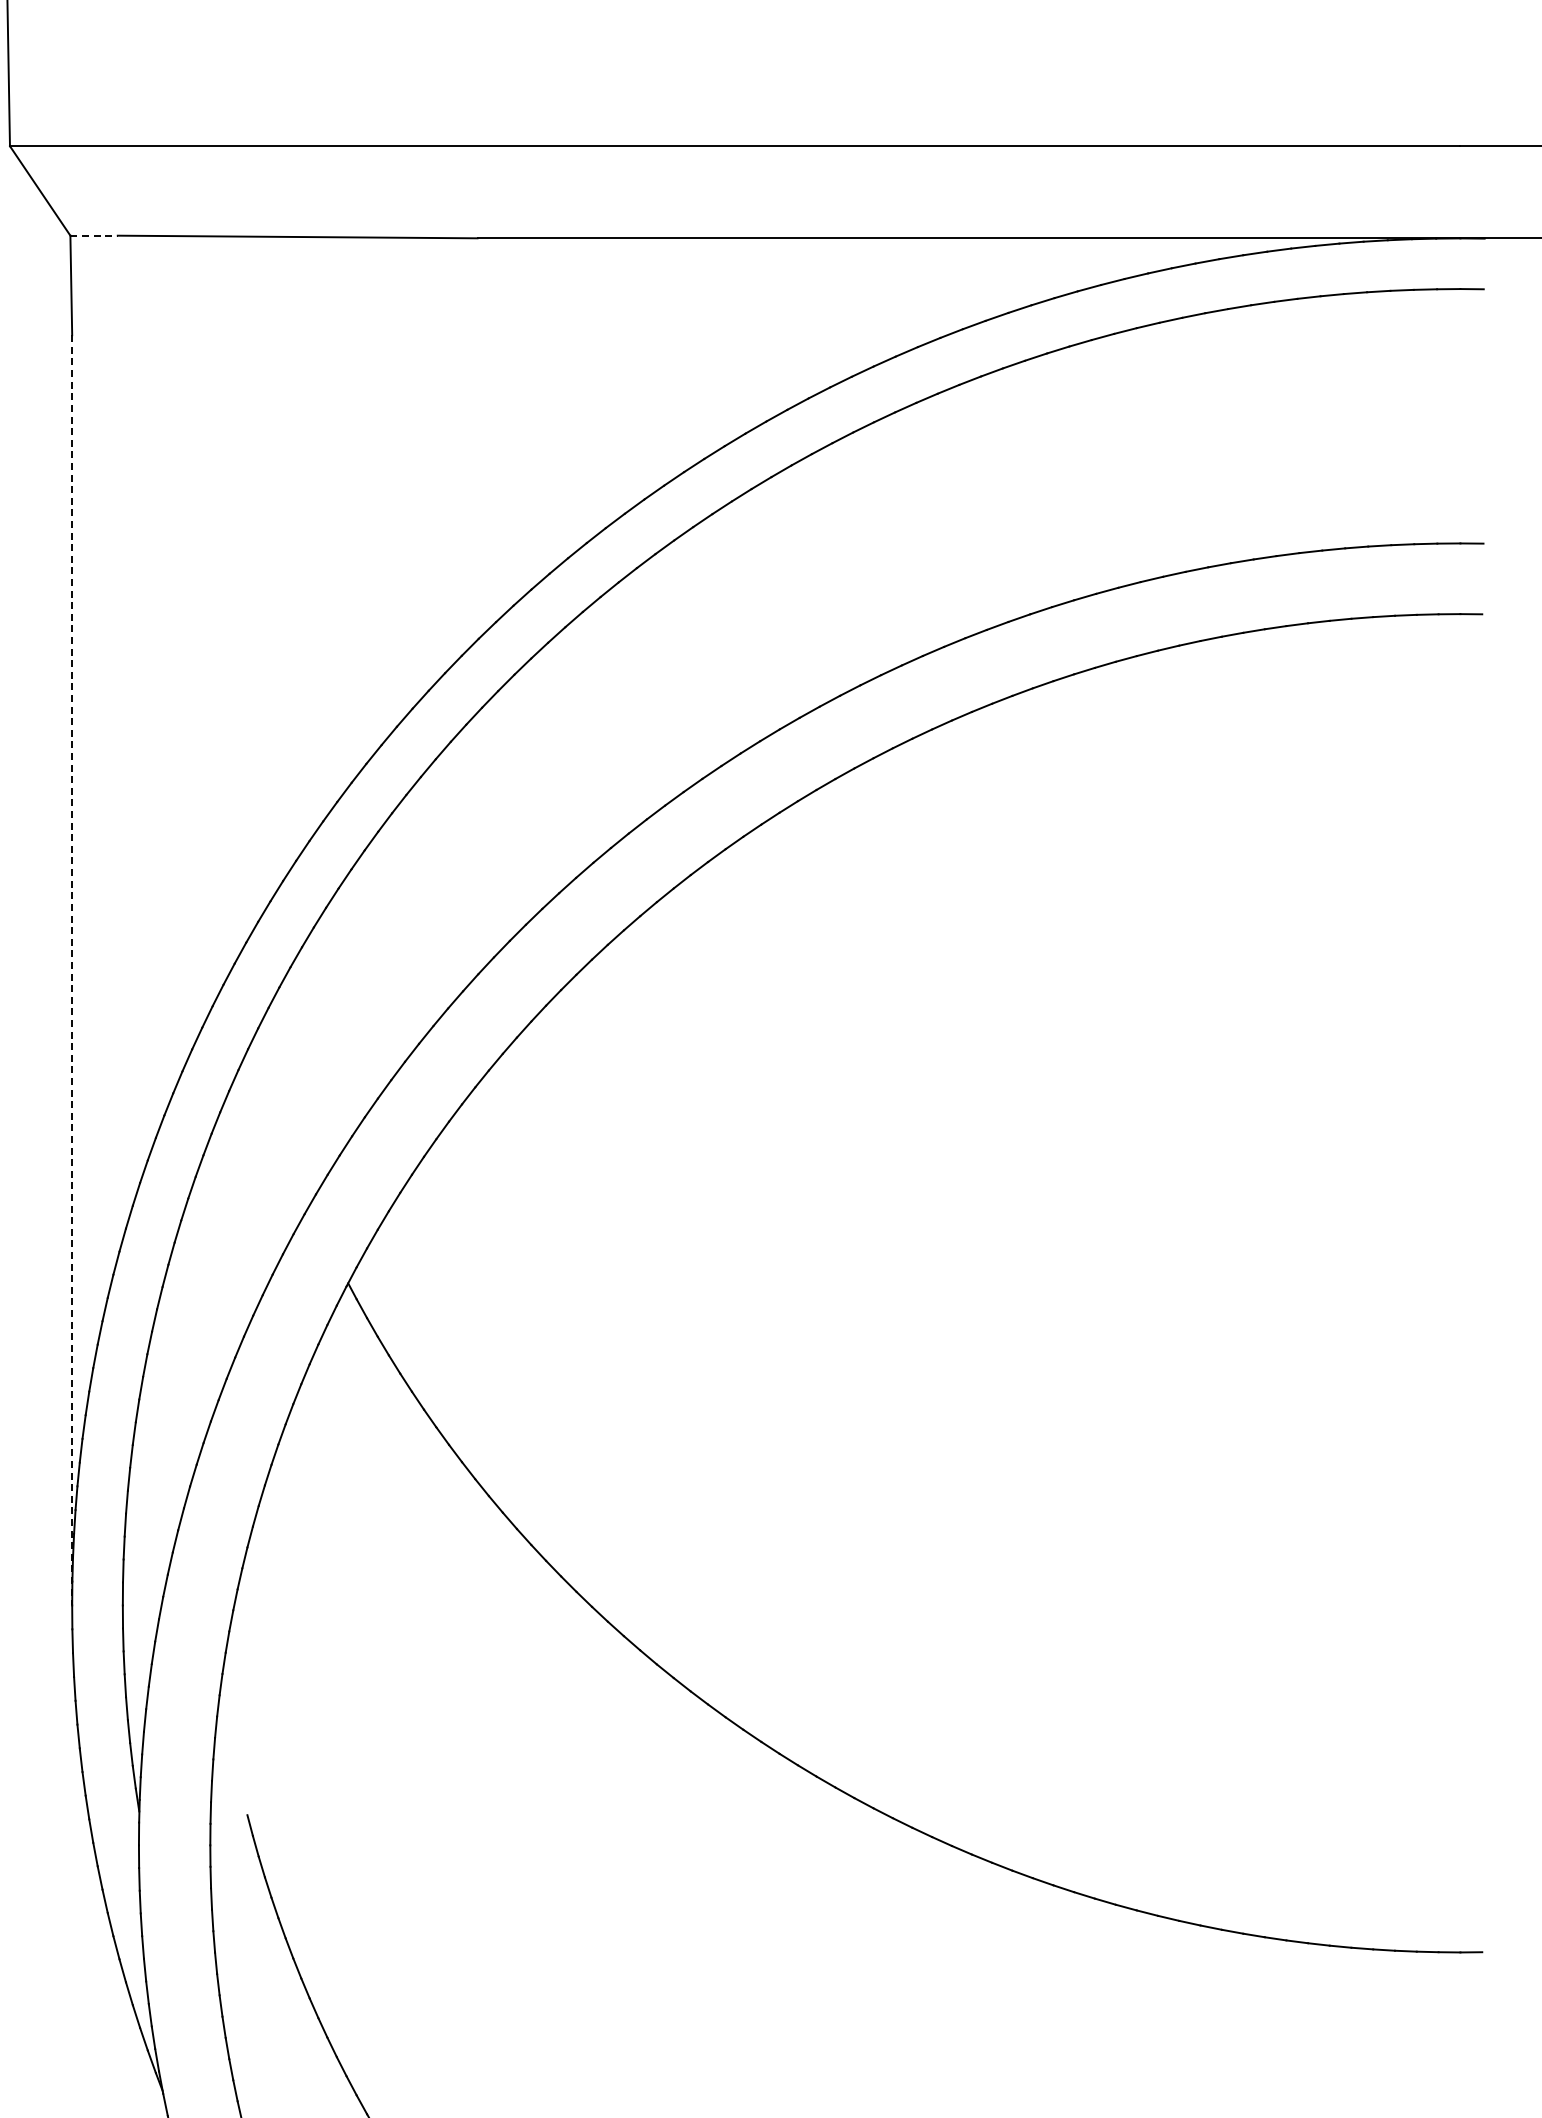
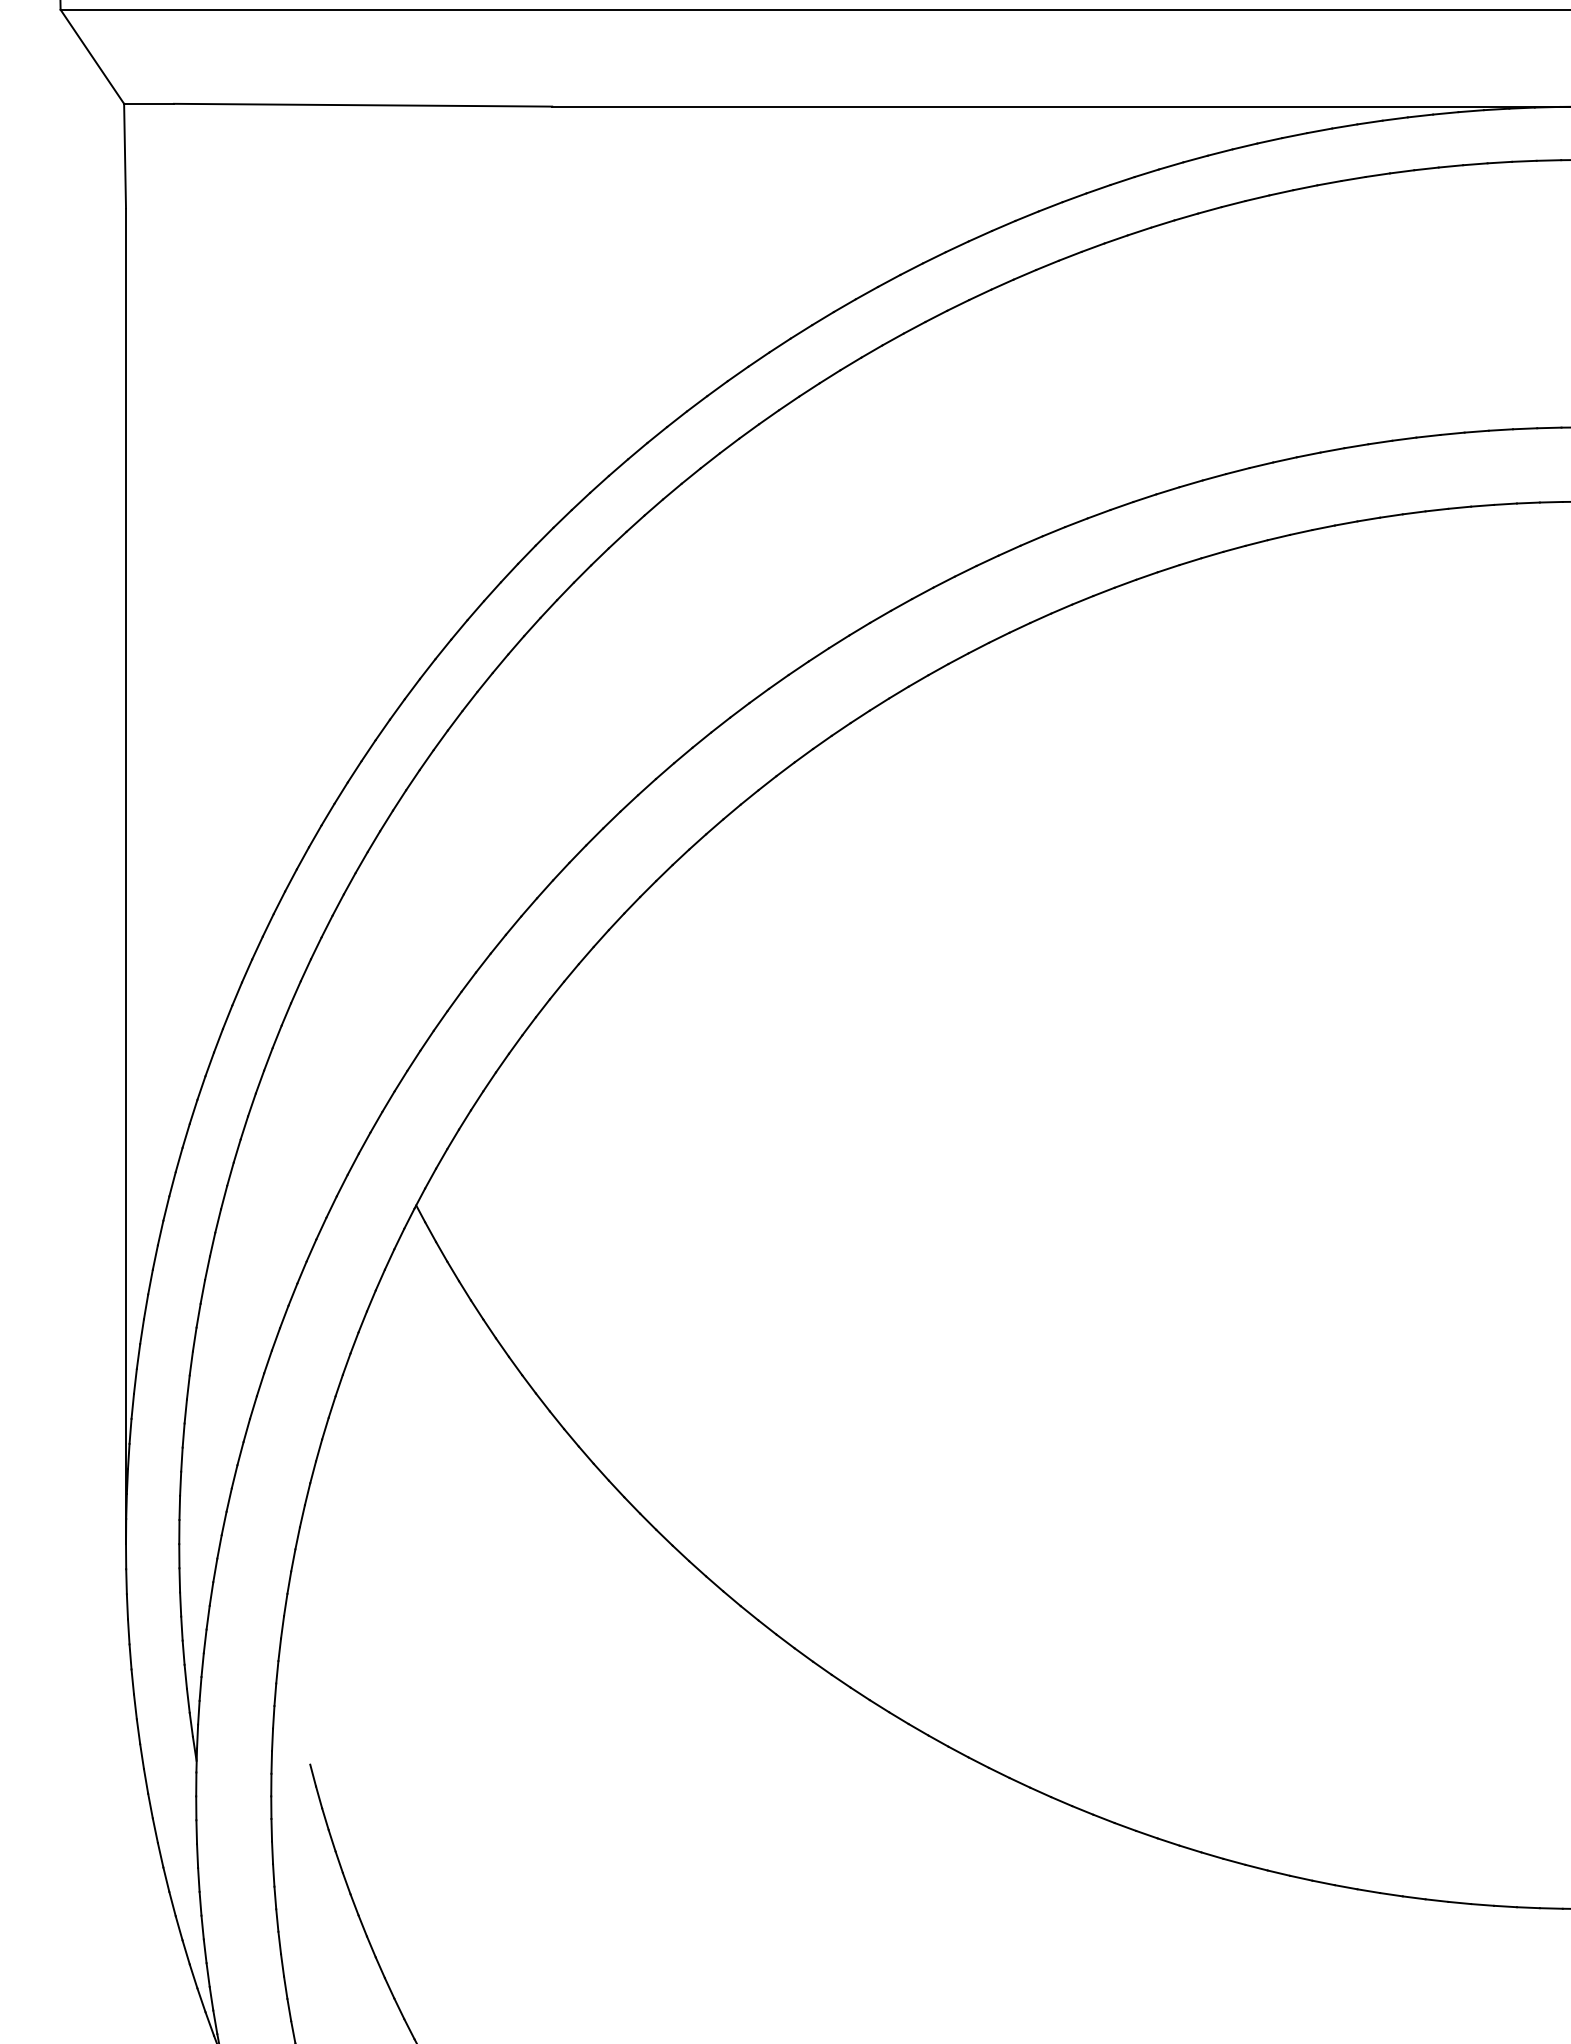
line: (94, 235) -> (149, 103), dashed -> solid
line: (72, 970) -> (126, 876), dashed -> solid

